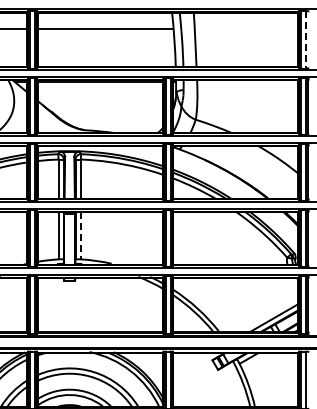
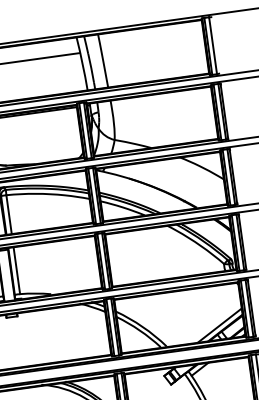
line: (306, 39) -> (213, 45), dashed -> solid
line: (80, 235) -> (16, 270), dashed -> solid

